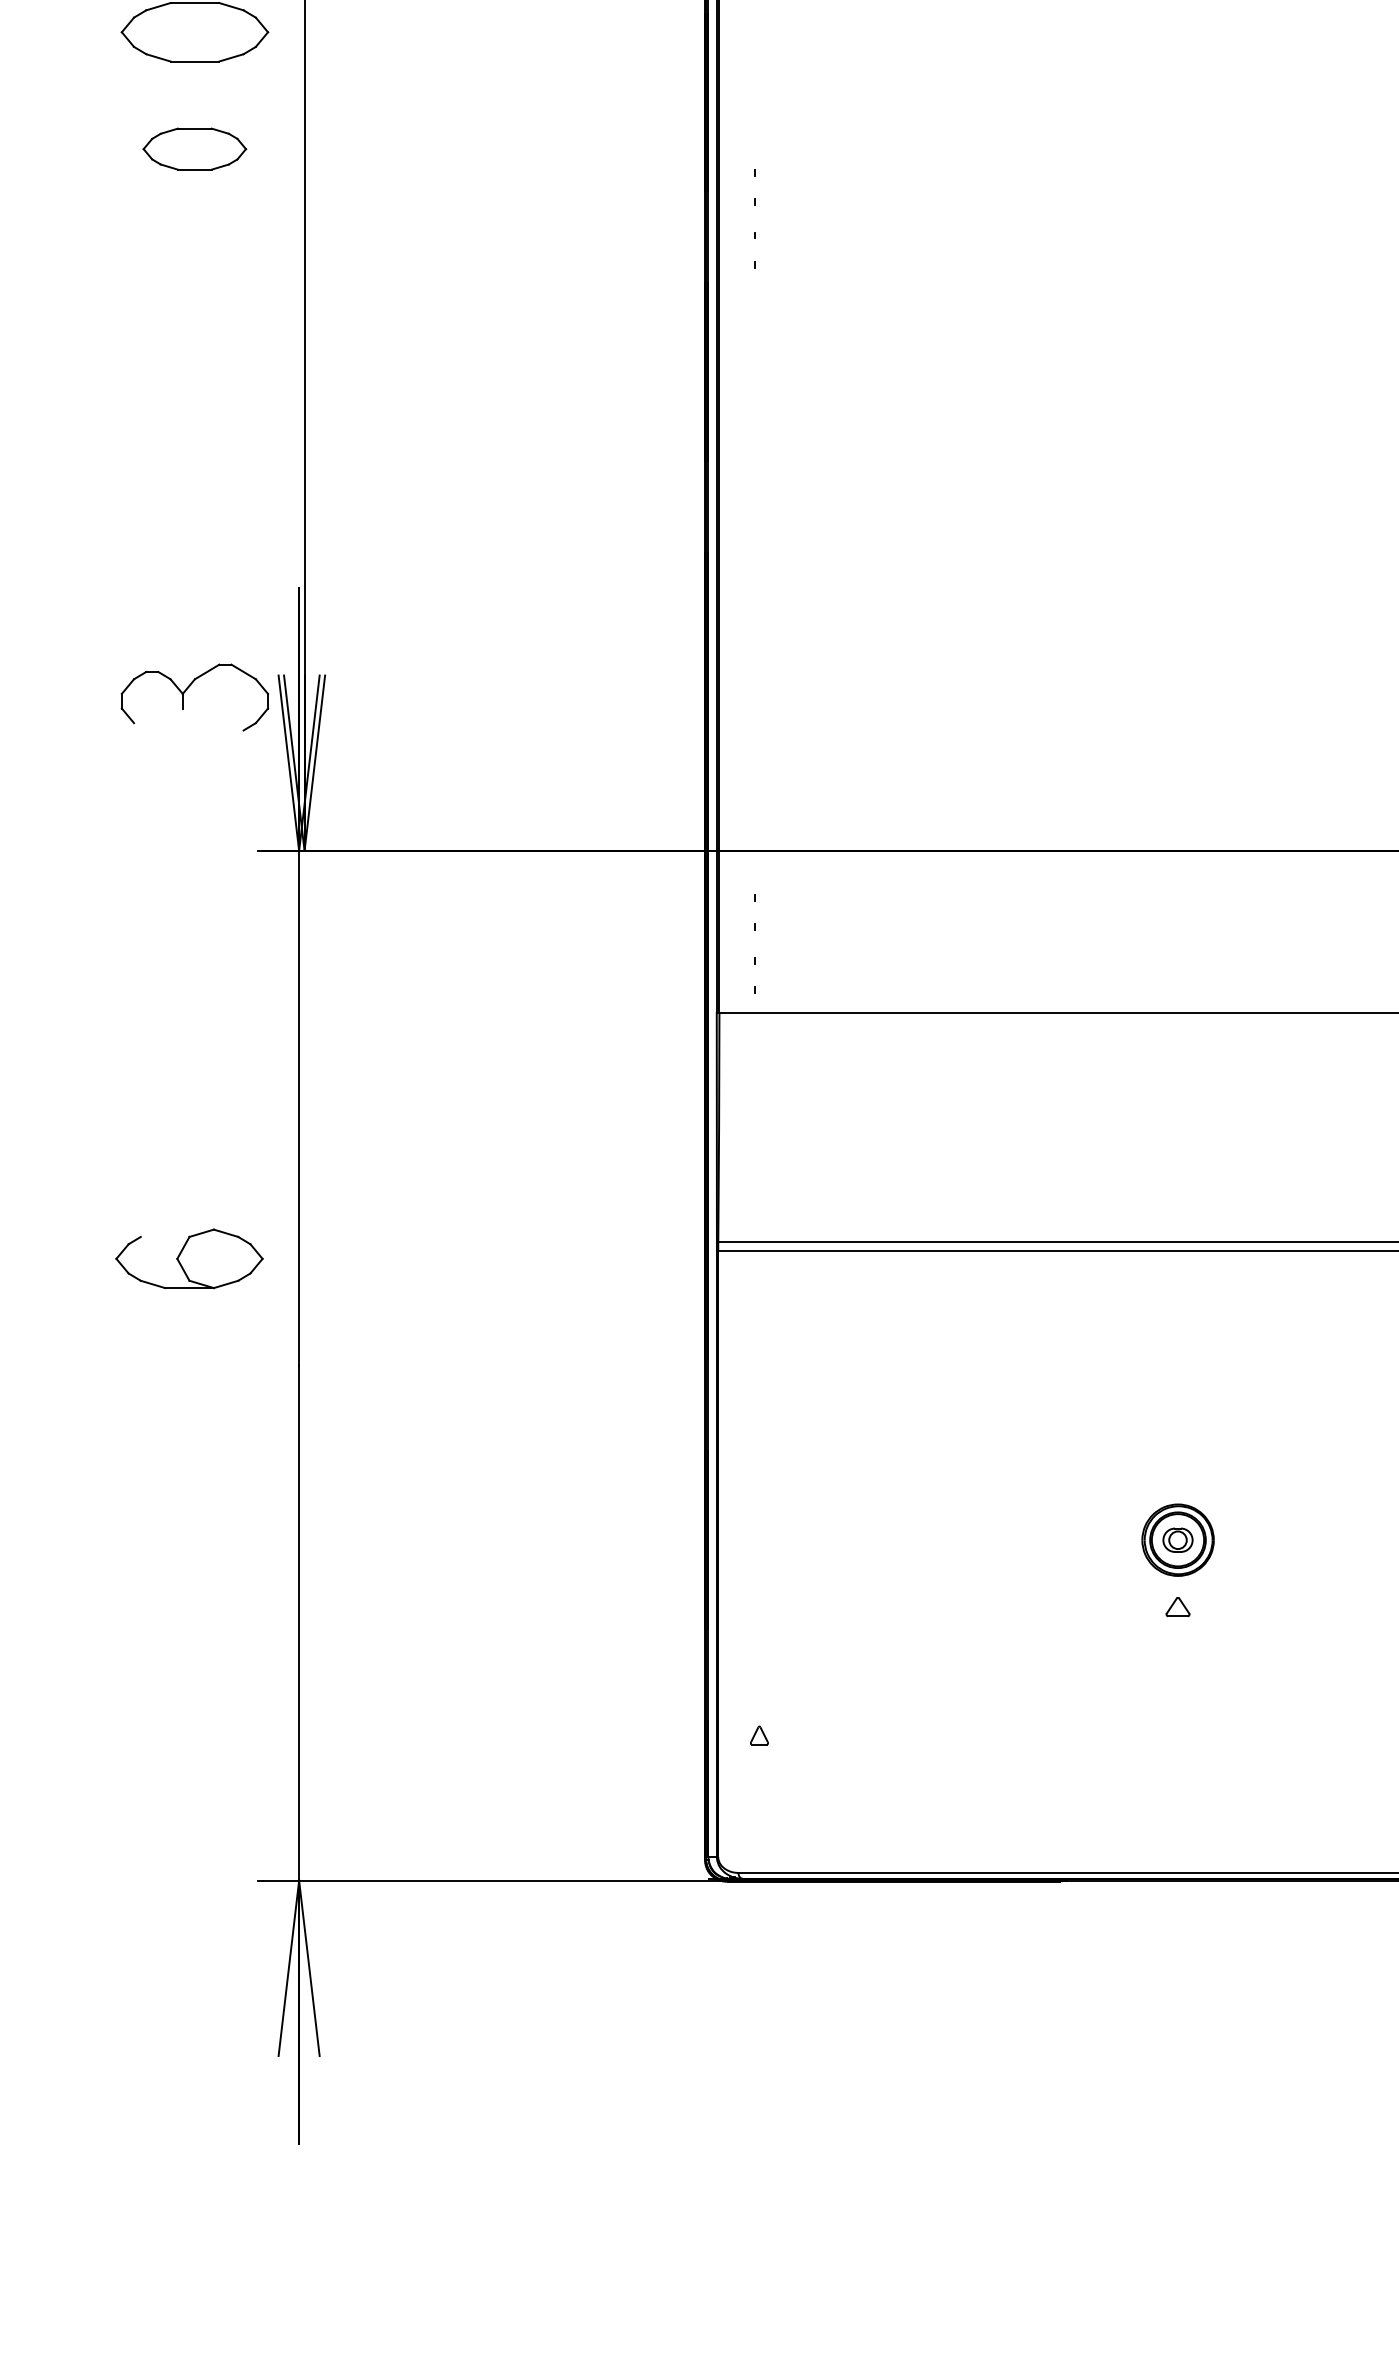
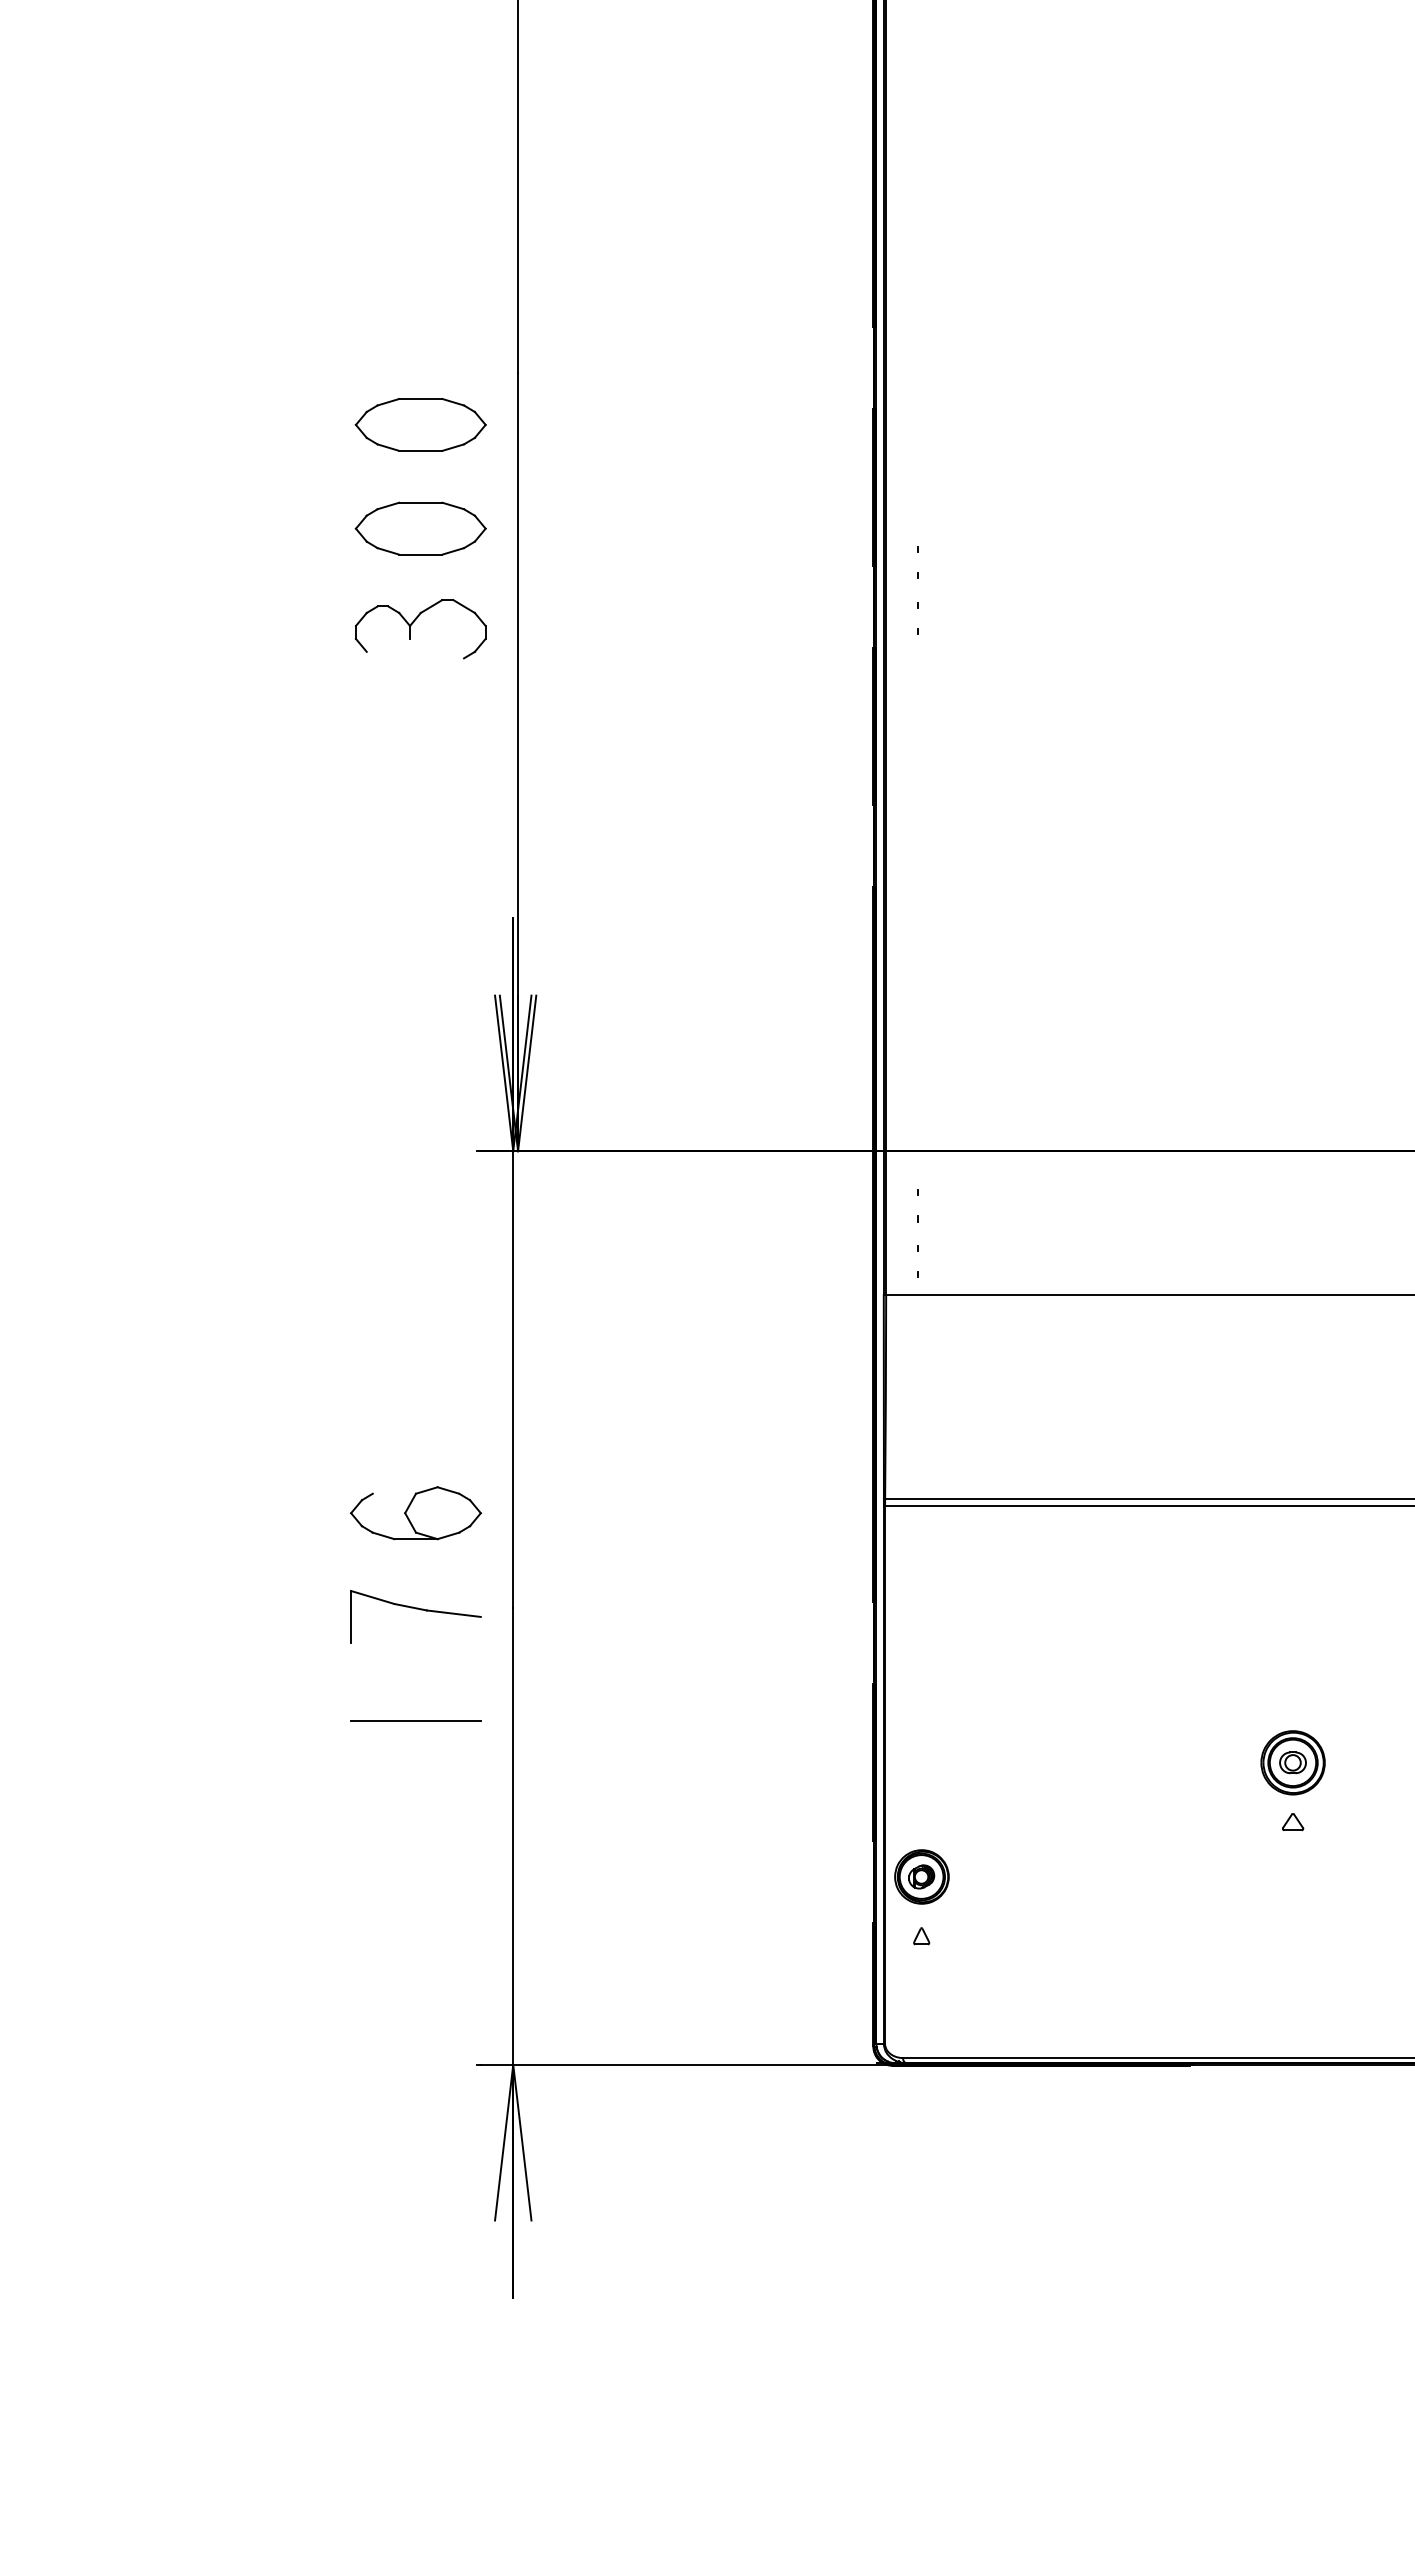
part: (194, 149) -> (420, 528), size x1.43
part: (187, 690) -> (414, 622), moved
part: (188, 1367) -> (415, 1609), added
line: (188, 1492) -> (415, 1720), added
part: (759, 1668) -> (921, 1876), added

